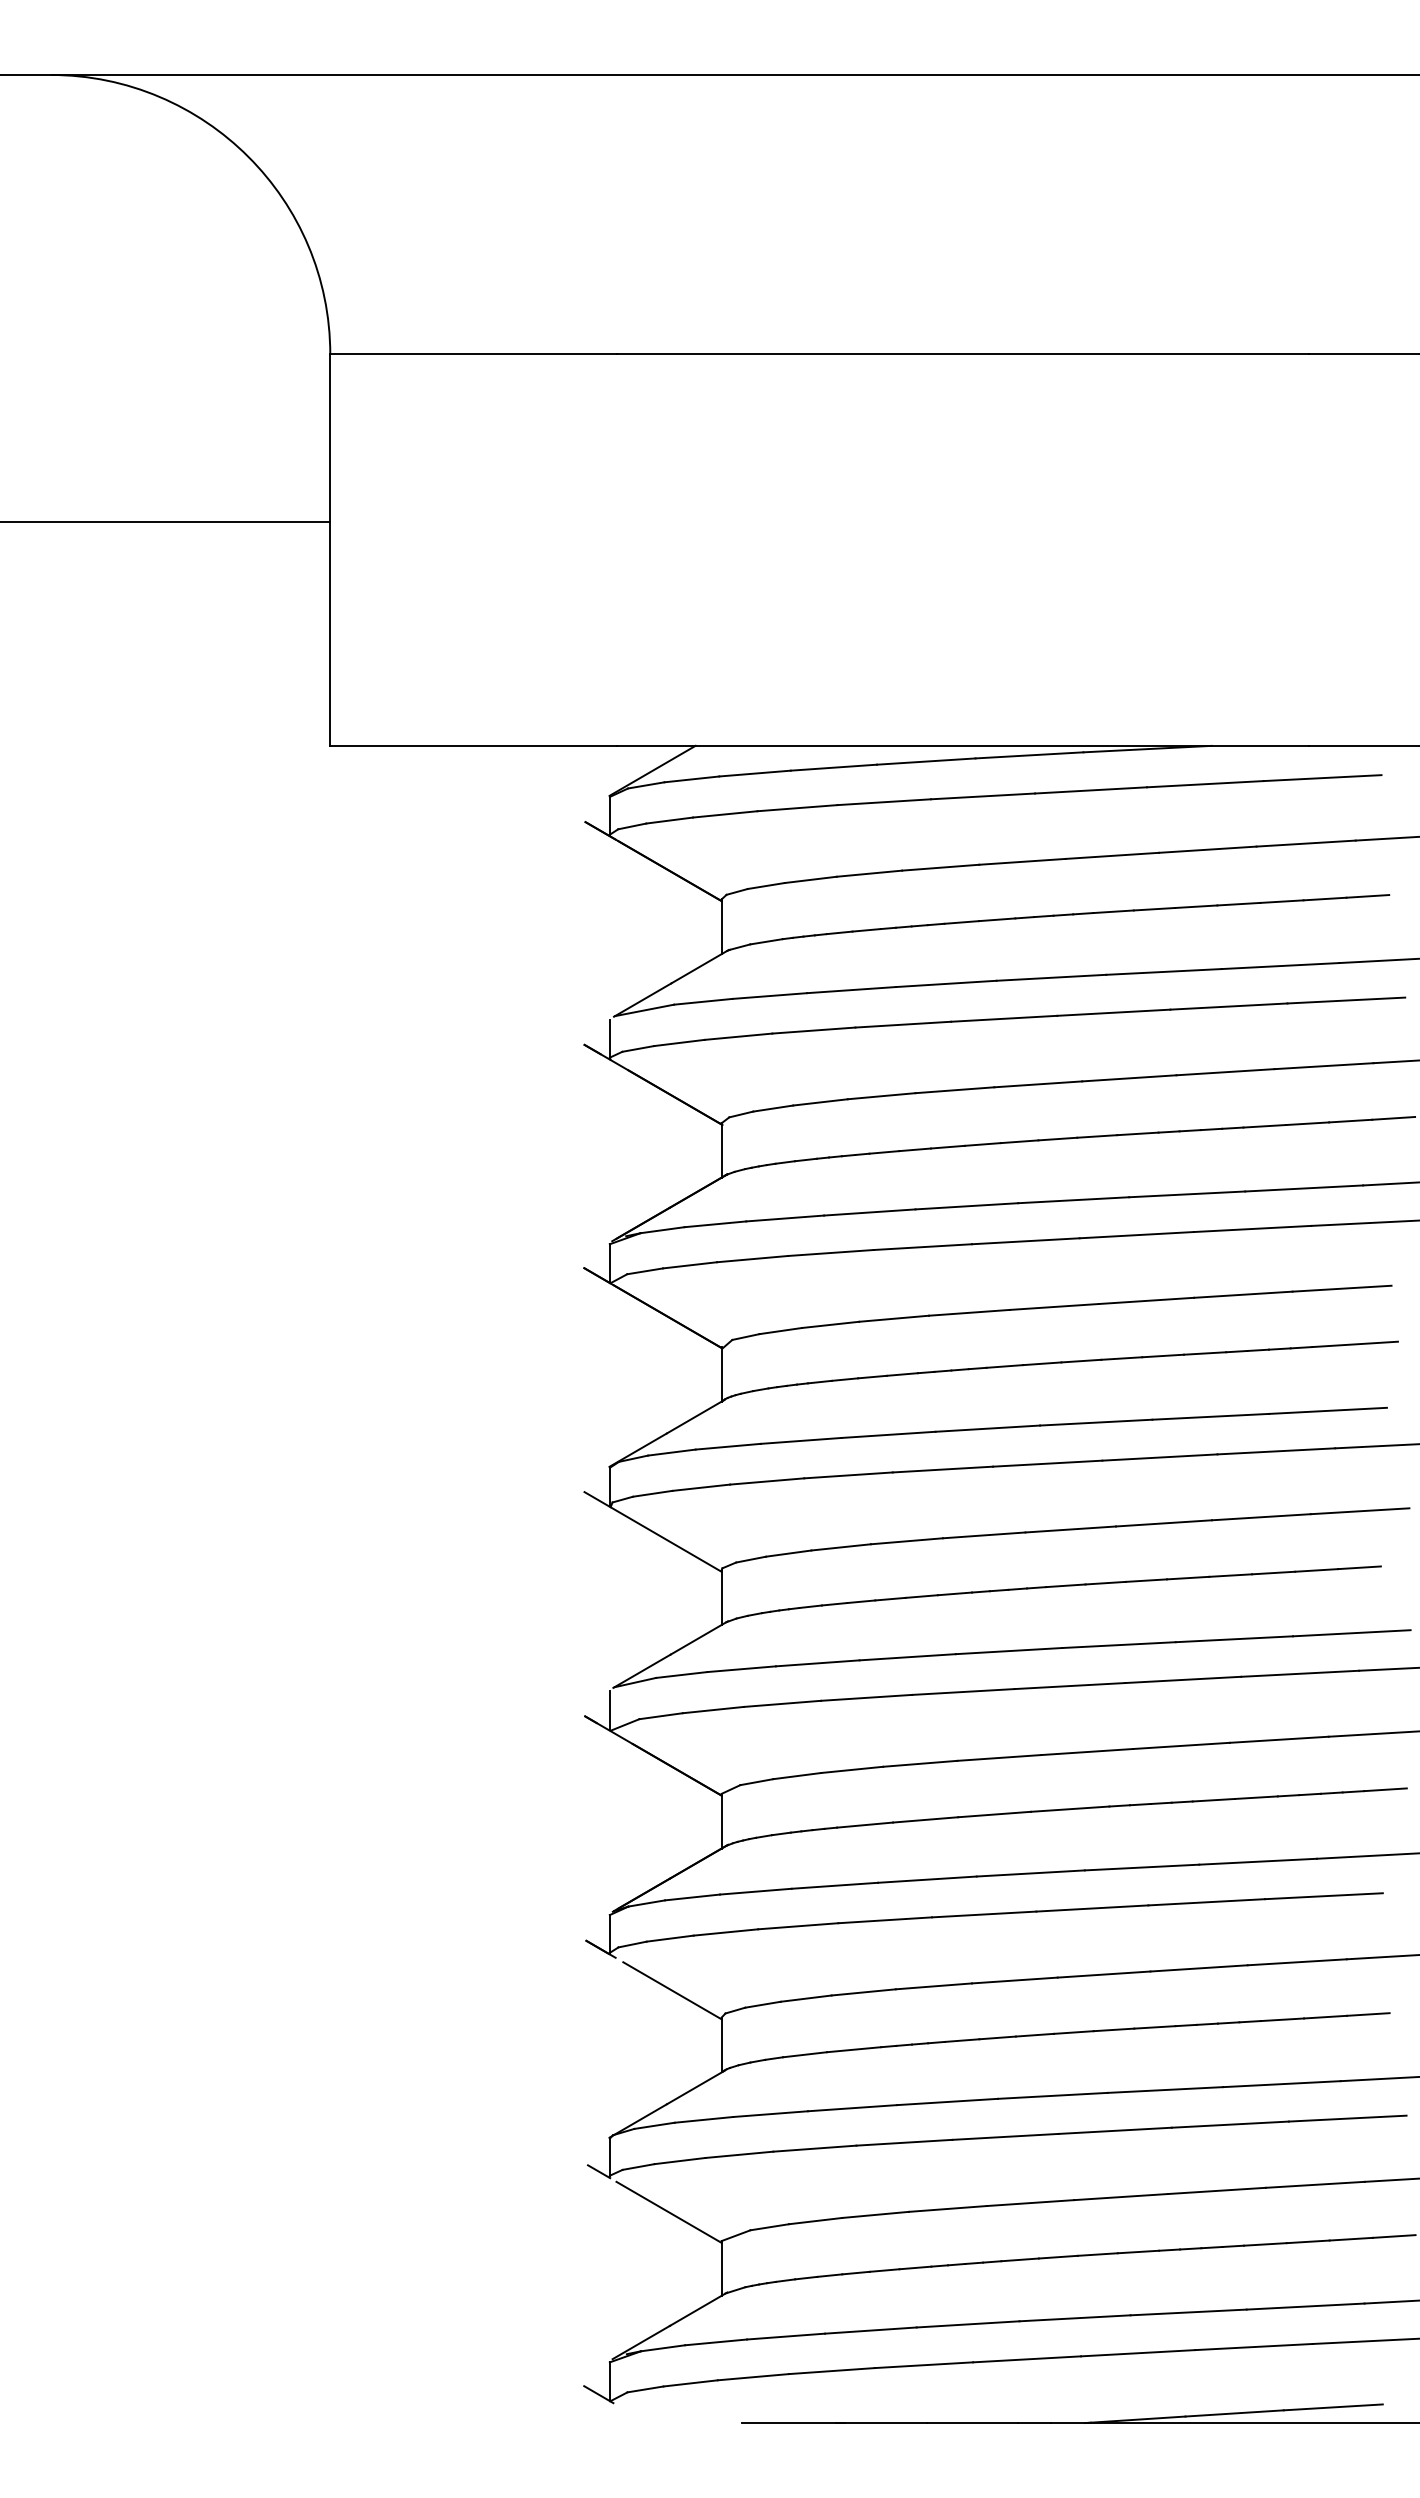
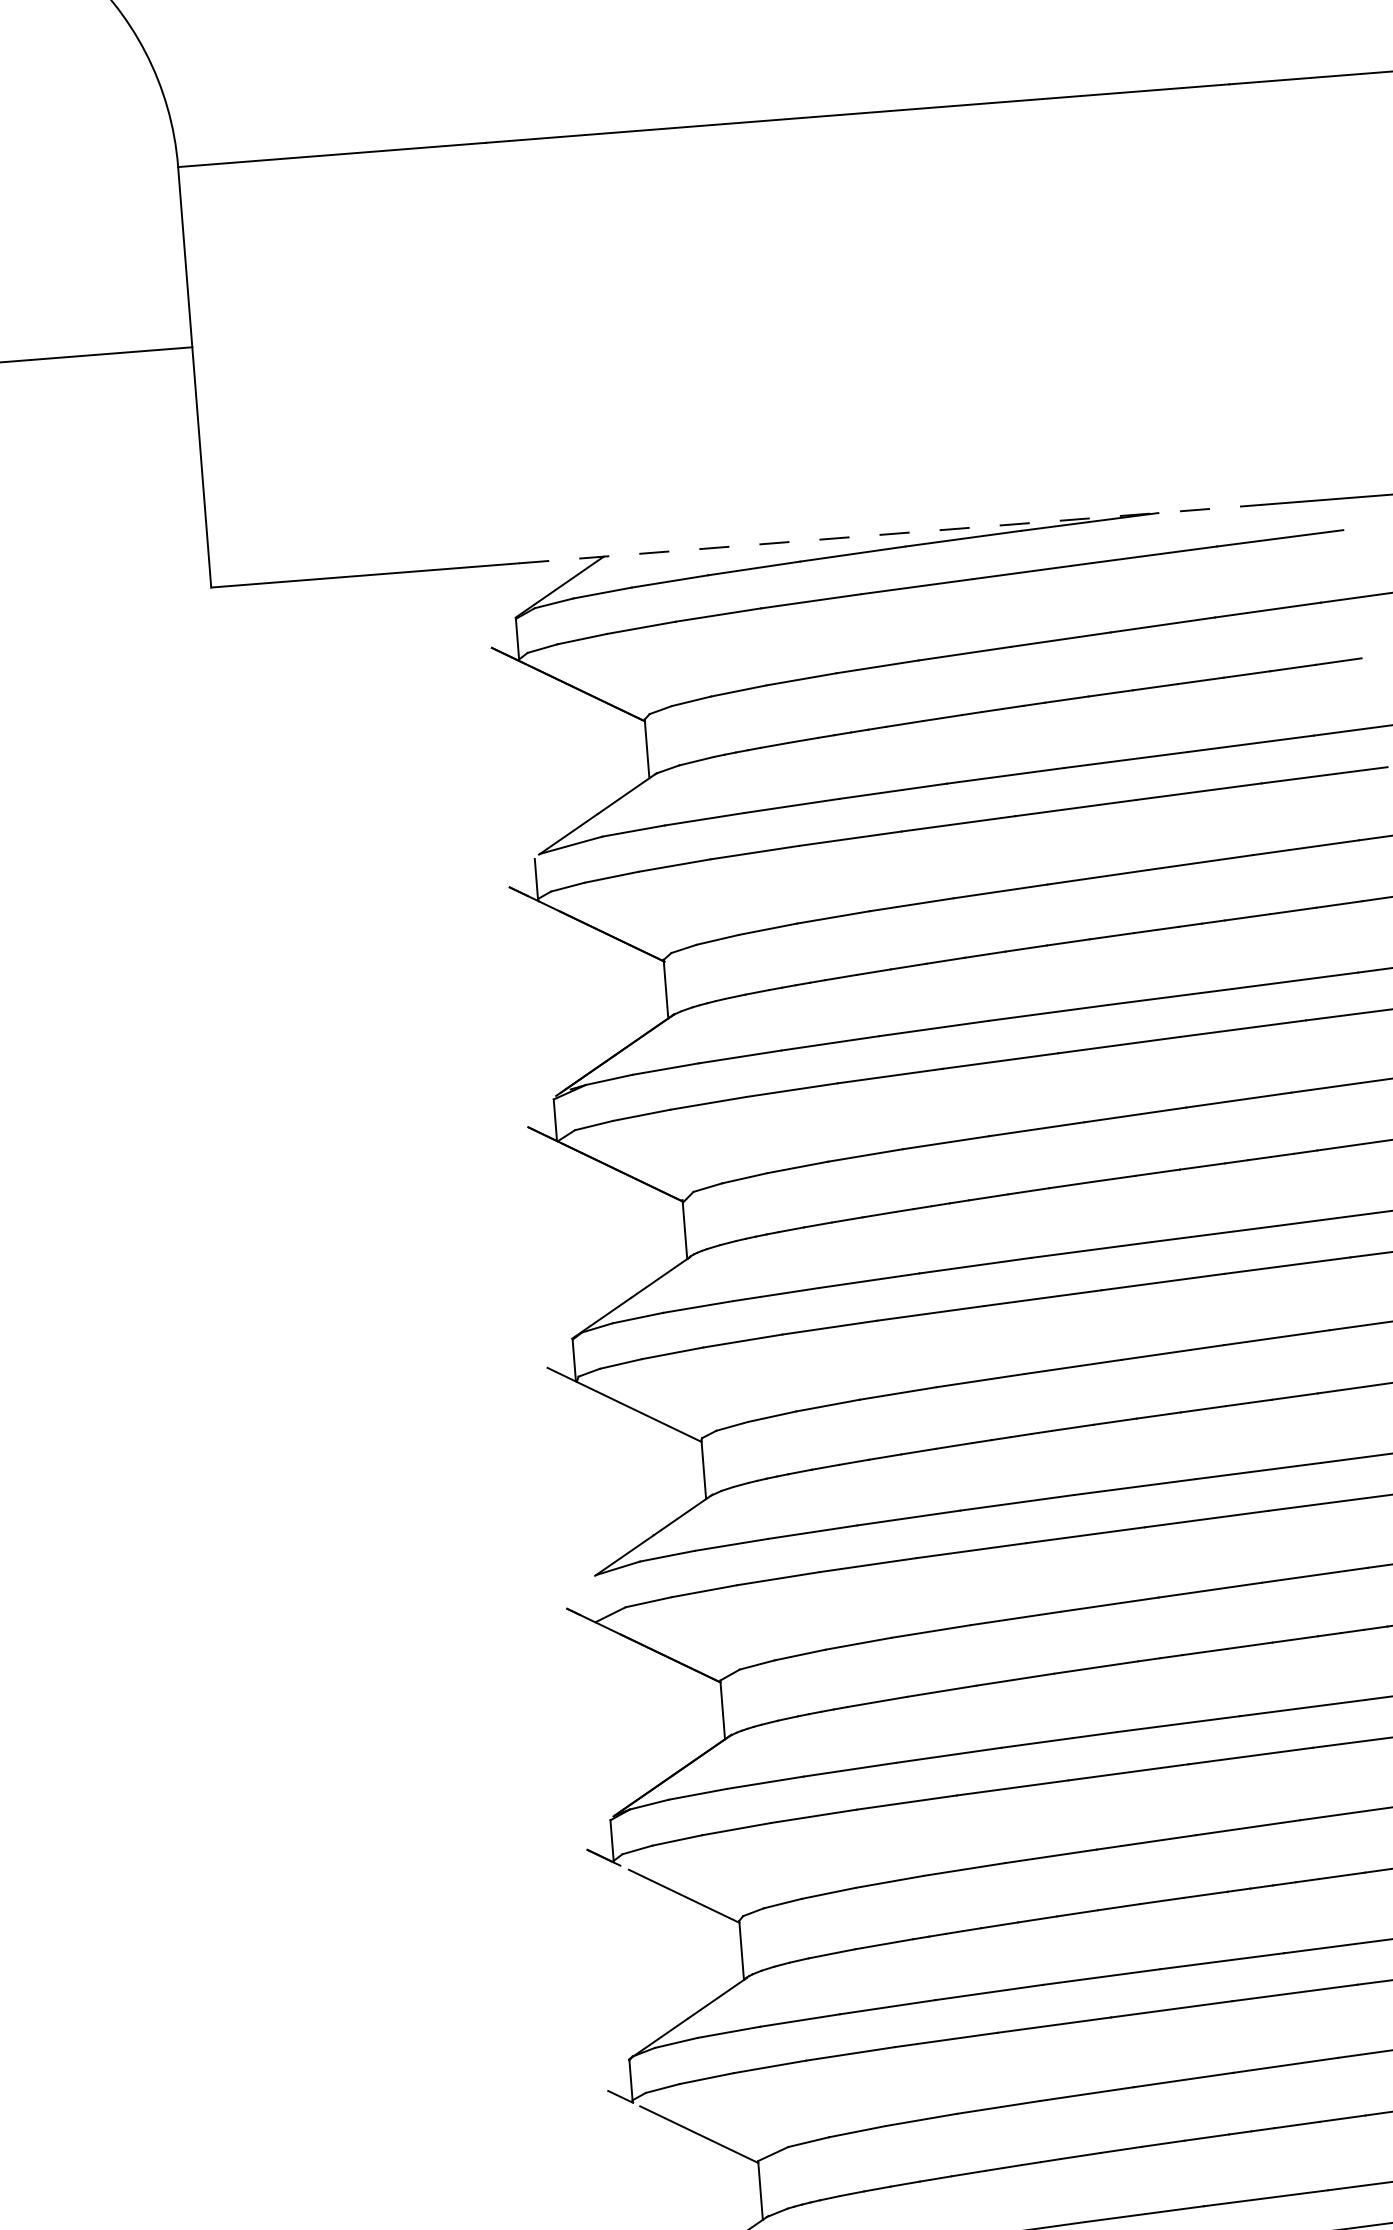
line: (962, 745) -> (890, 533), solid -> dashed
line: (609, 1710) -> (592, 1600), removed

